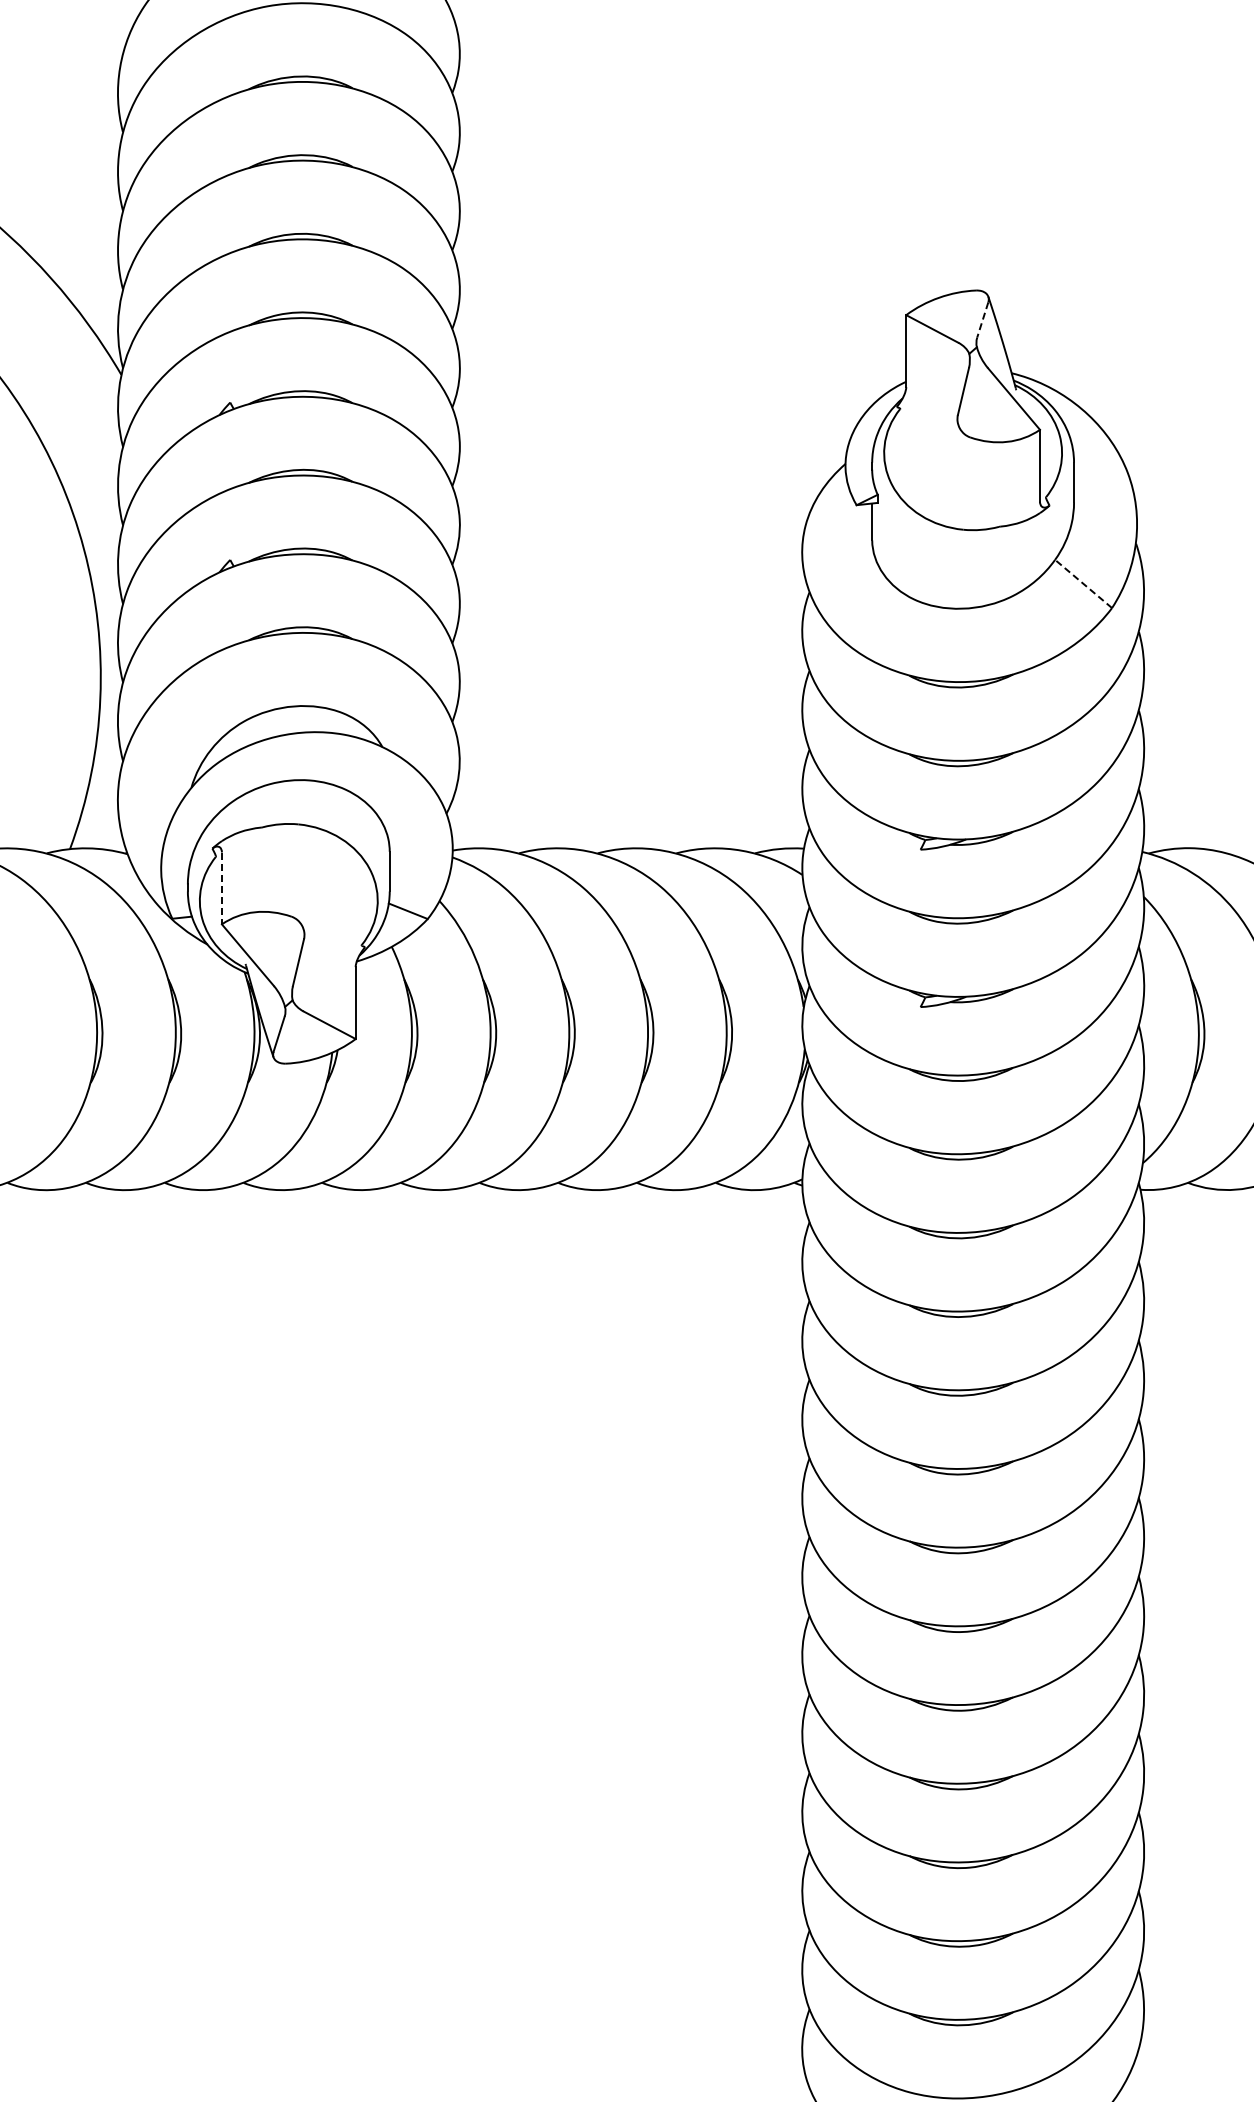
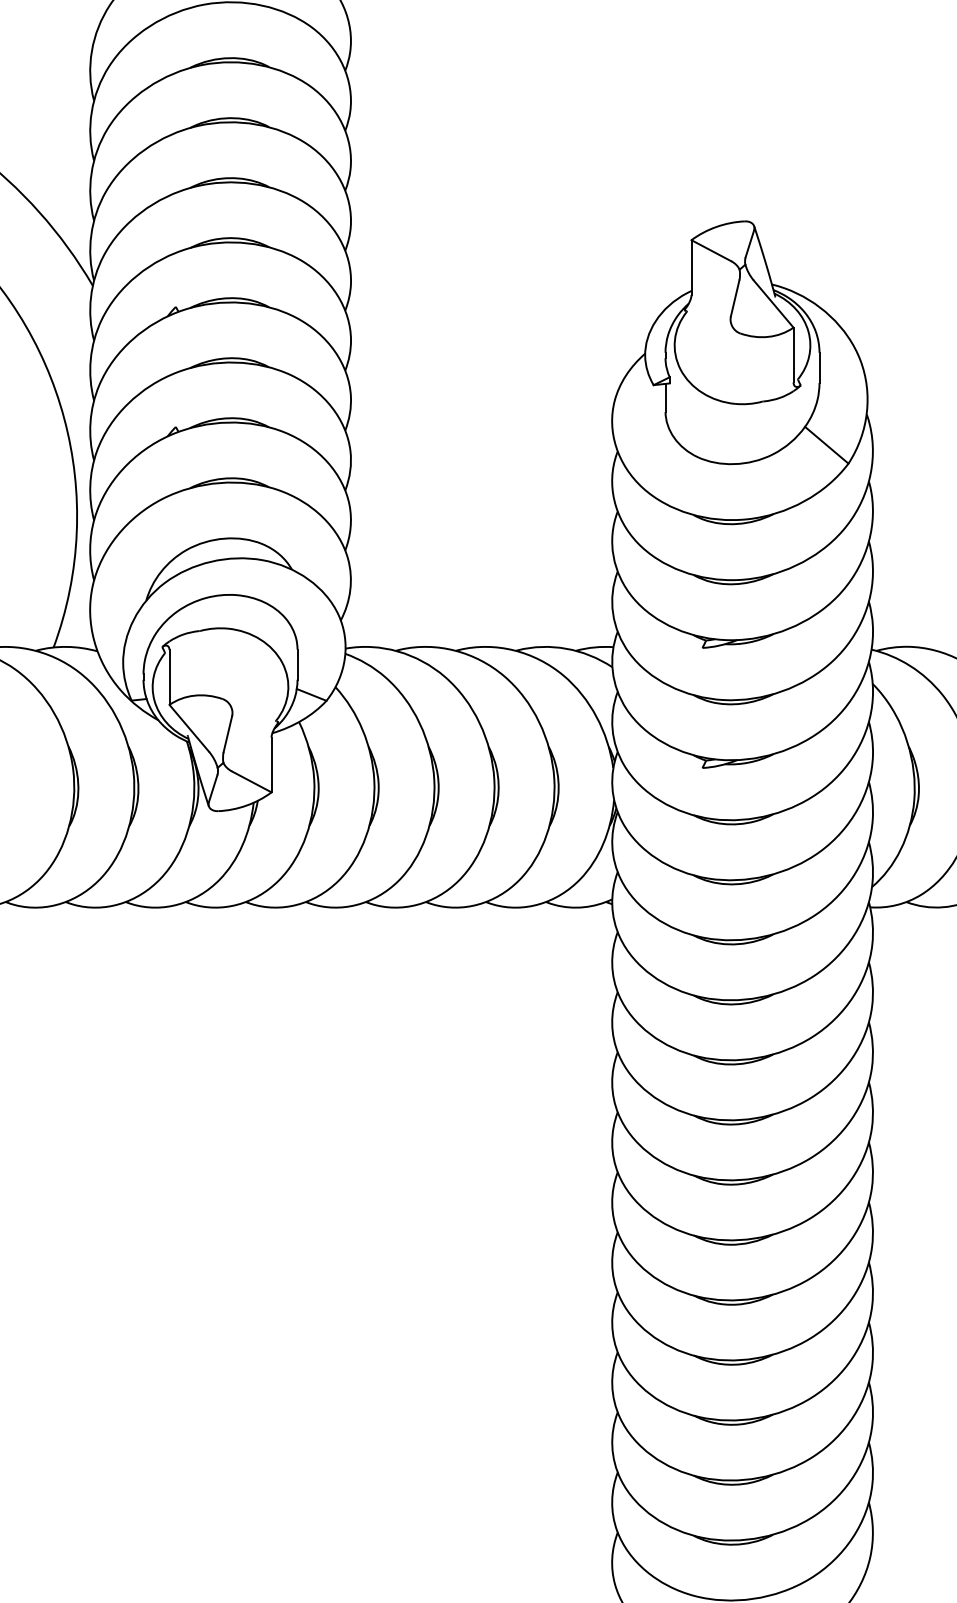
line: (982, 320) -> (749, 244), dashed -> solid
line: (1083, 583) -> (826, 444), dashed -> solid
line: (221, 888) -> (169, 677), dashed -> solid

